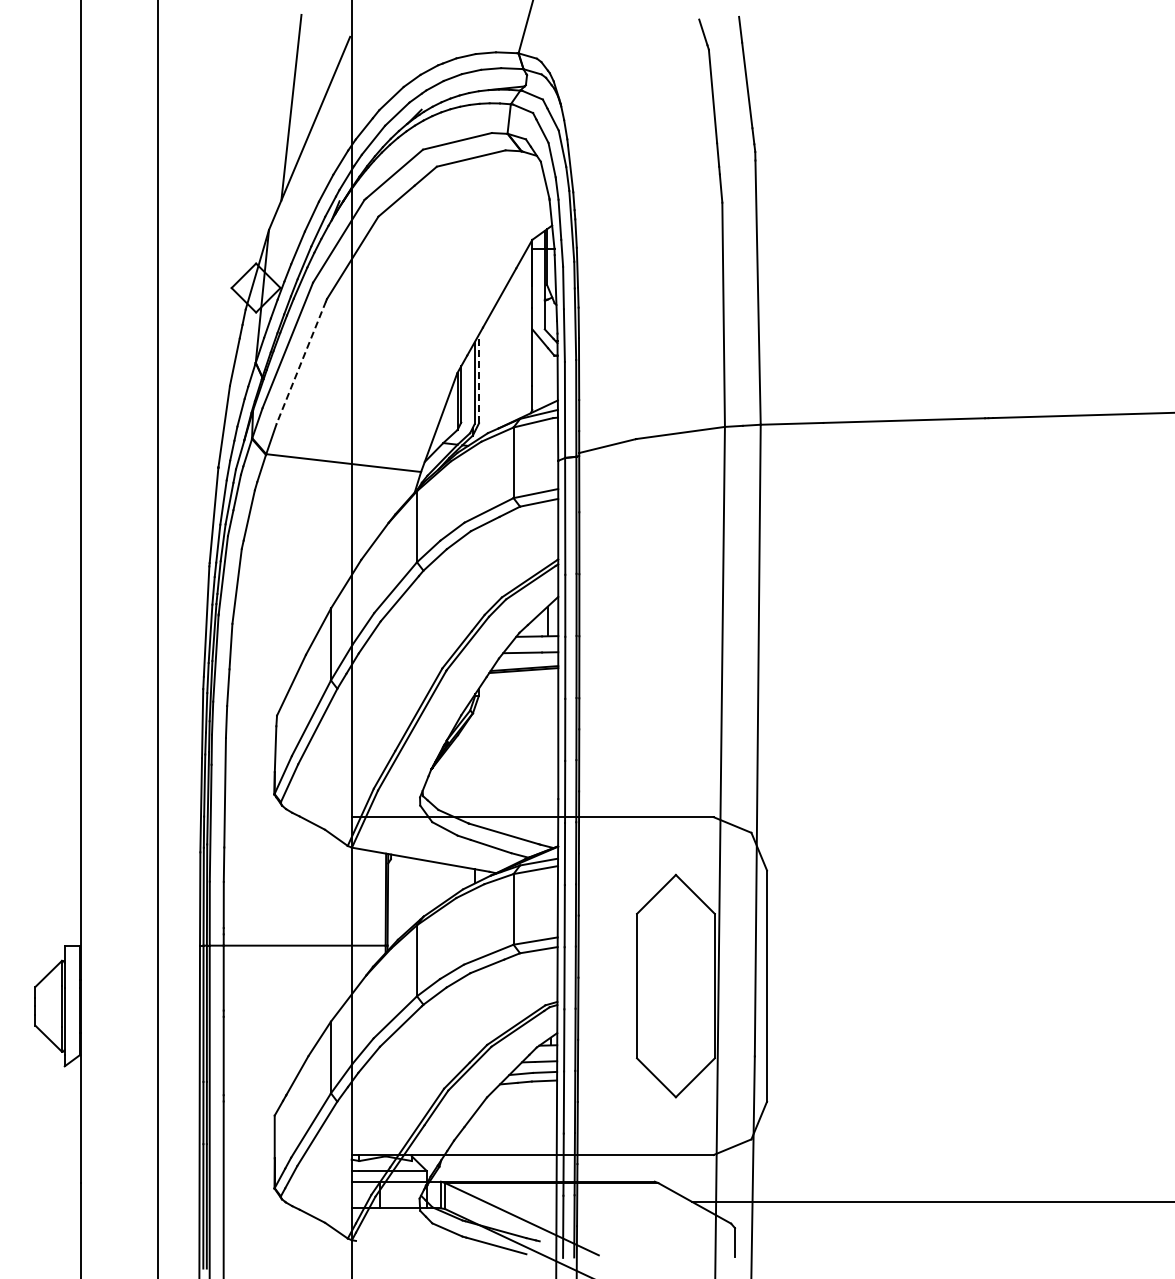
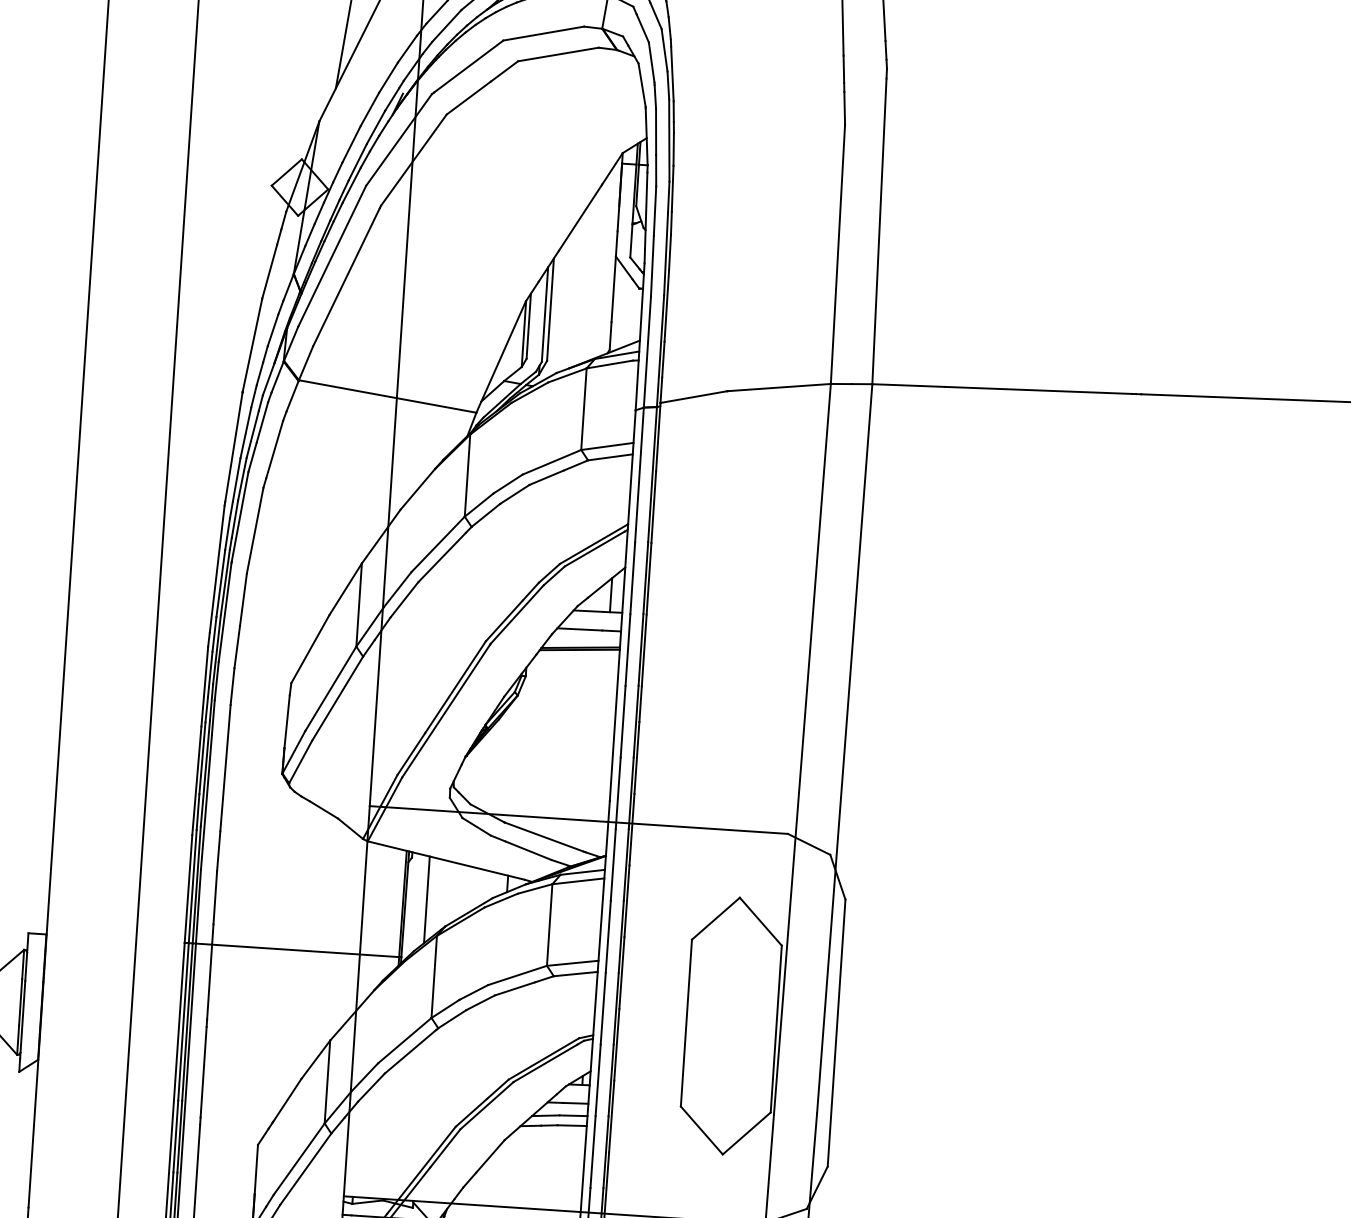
line: (301, 363) -> (346, 278), dashed -> solid
line: (479, 378) -> (551, 309), dashed -> solid
line: (406, 894) -> (427, 899), added

